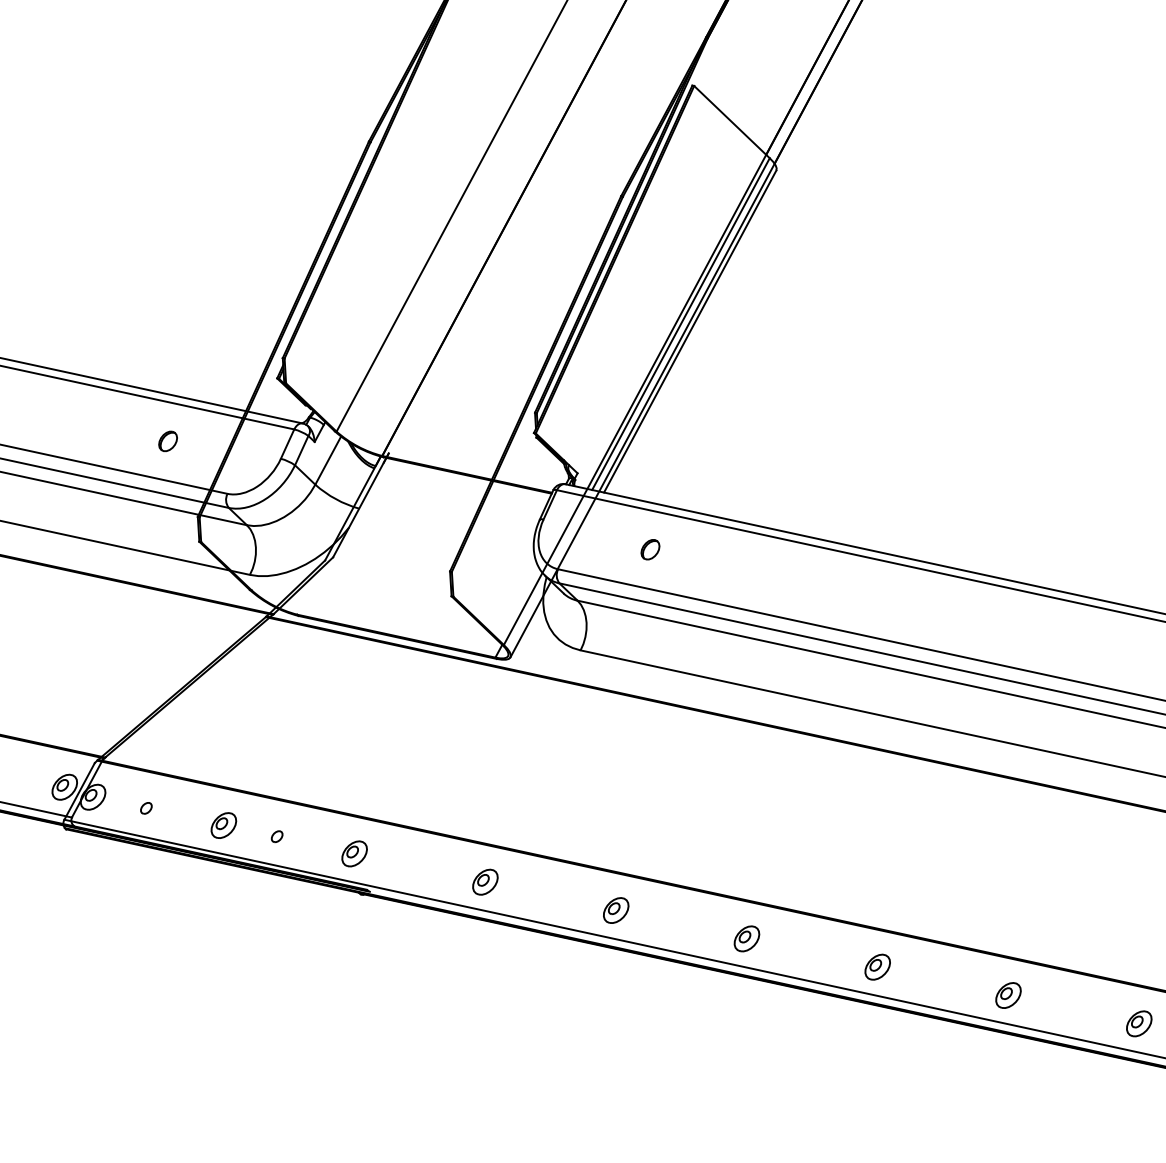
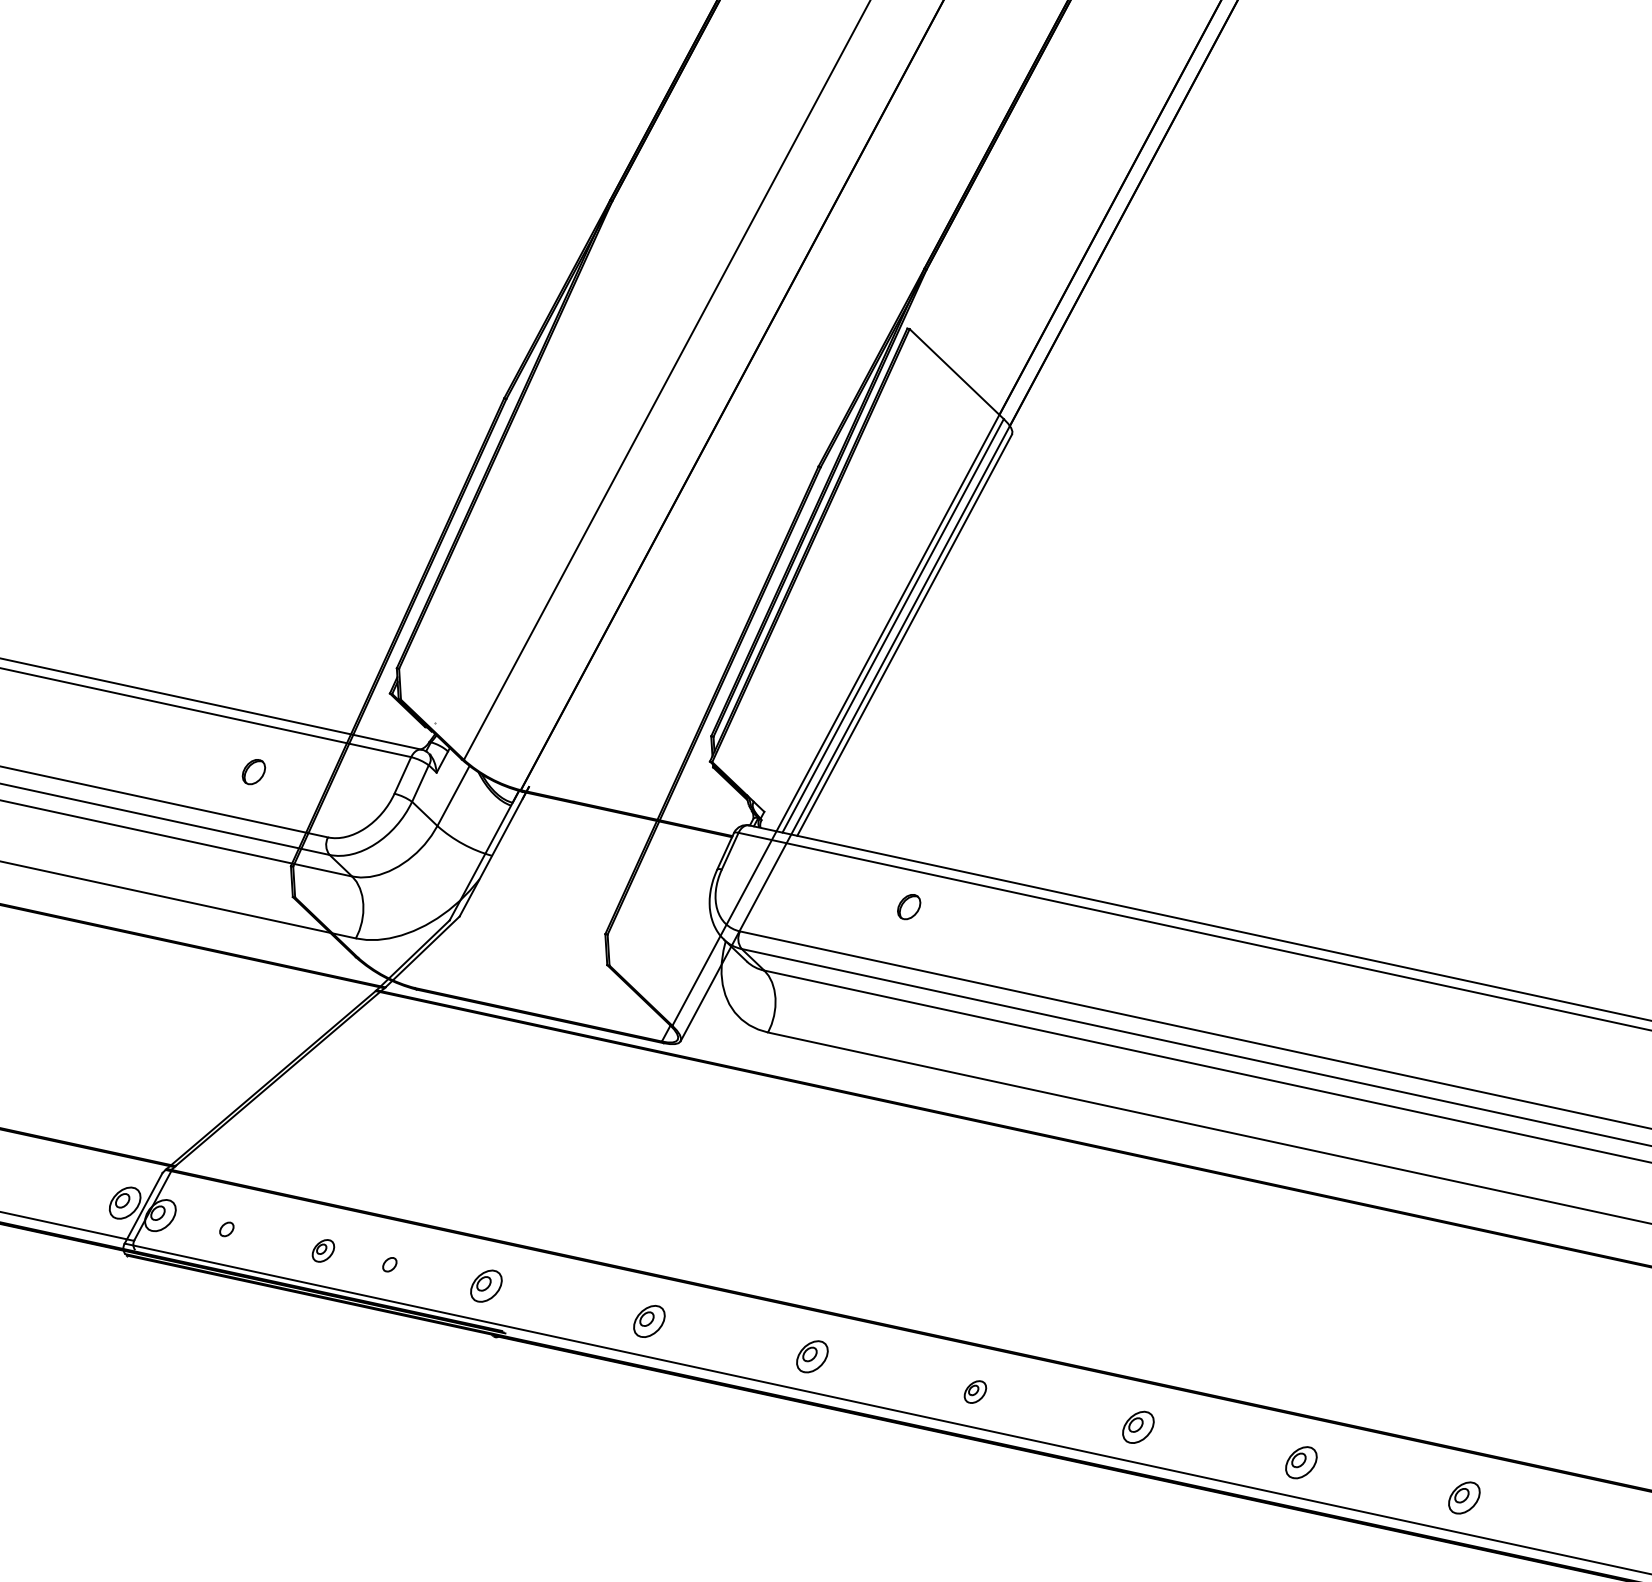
part: (650, 550) -> (909, 907), moved
part: (223, 825) -> (323, 1250), size x0.7
part: (747, 938) -> (975, 1391), size x0.7

